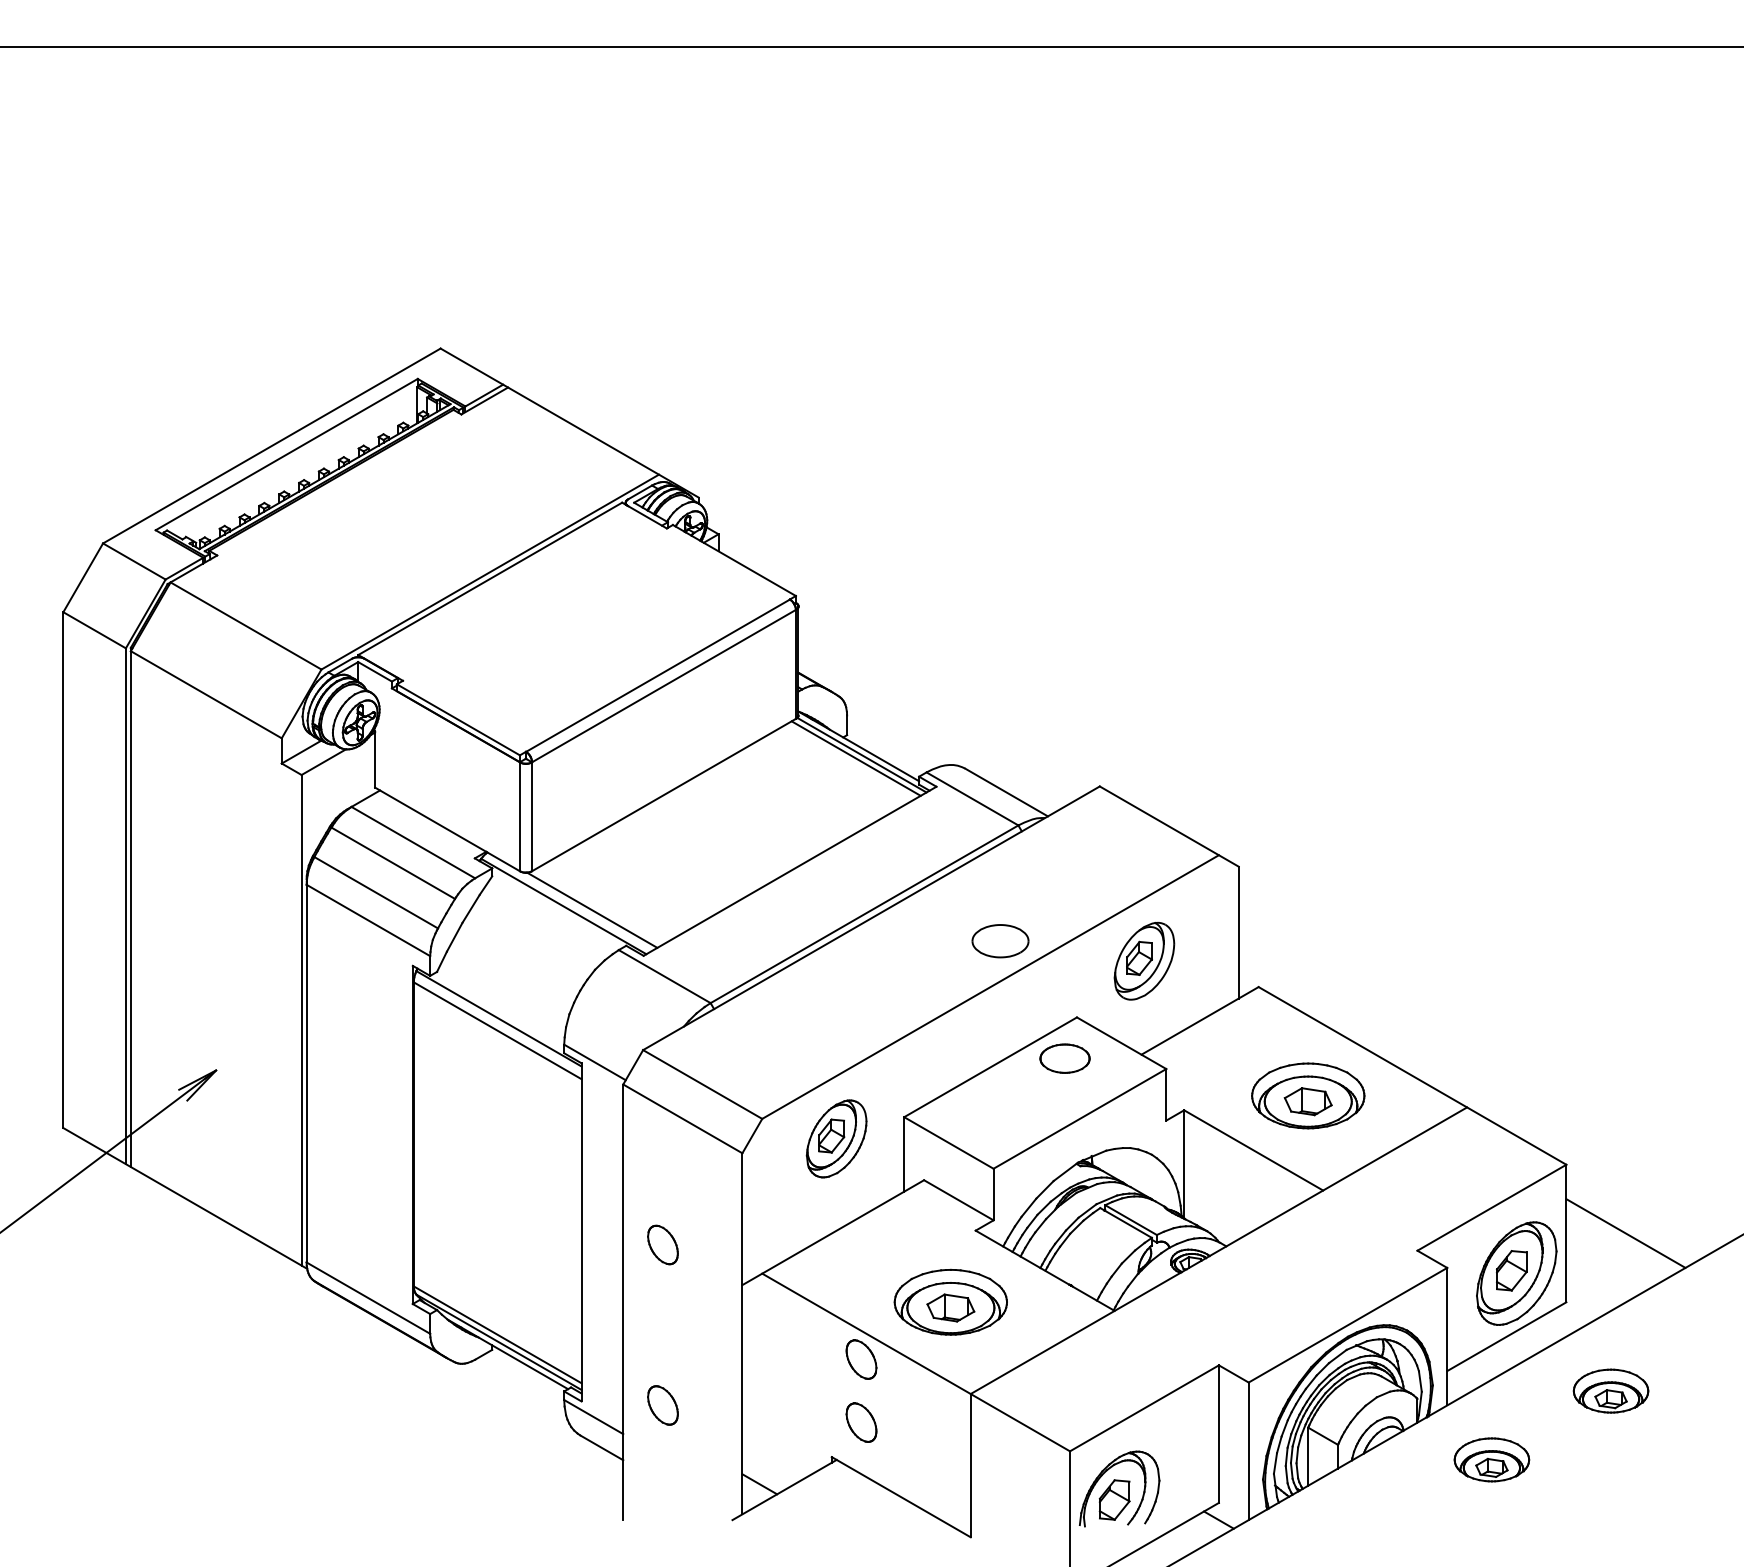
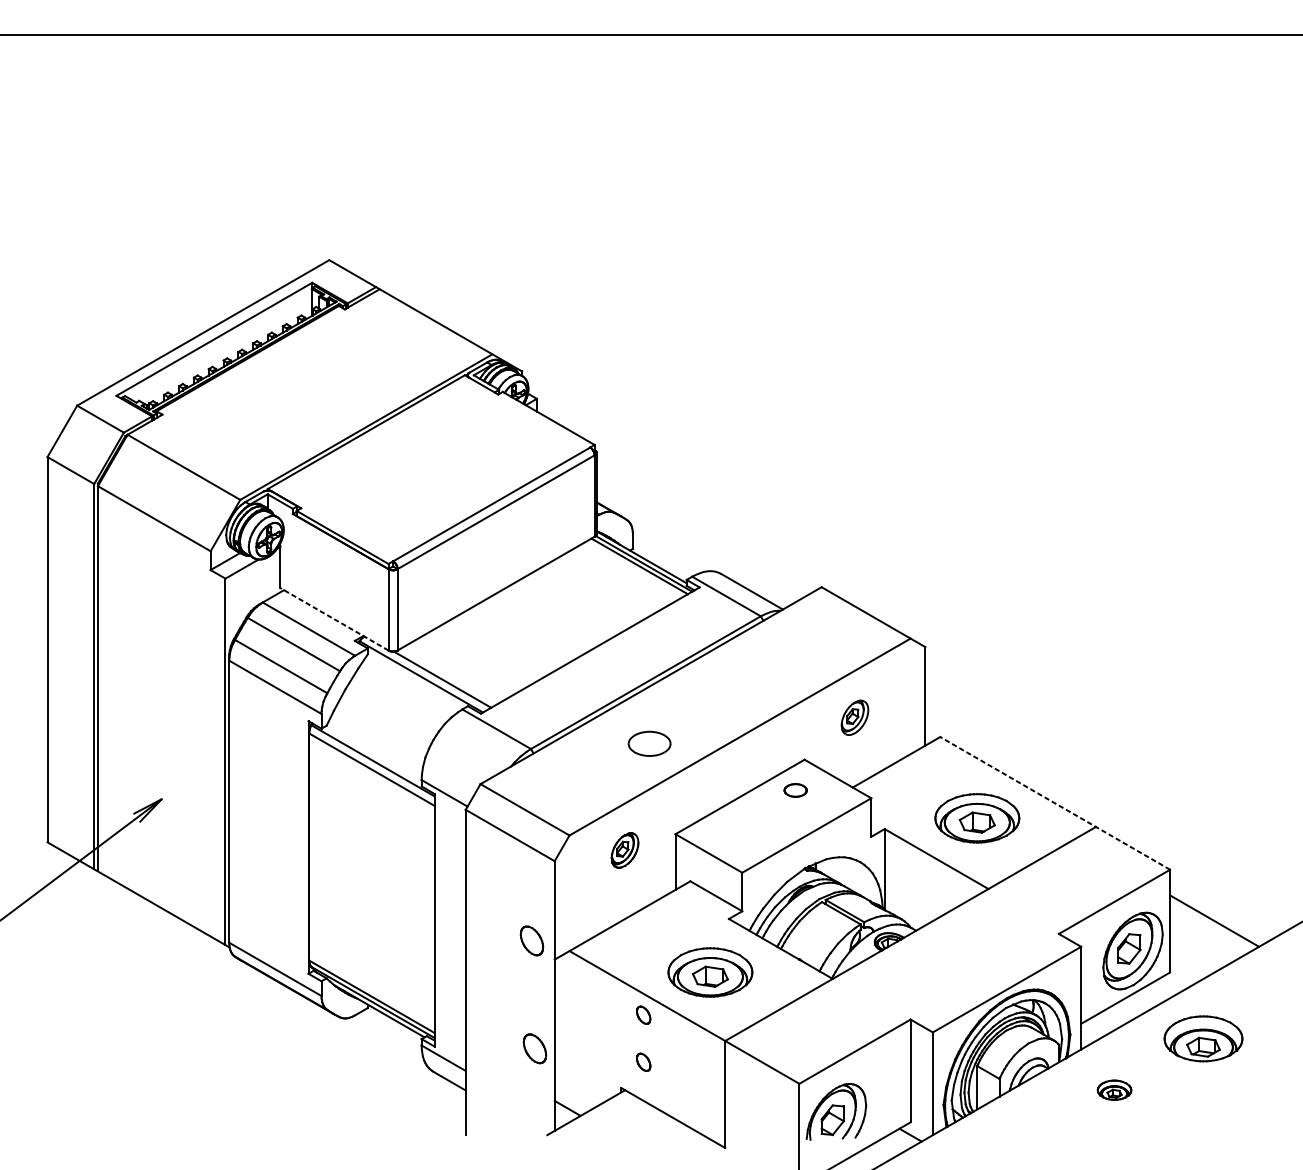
line: (447, 829) -> (334, 619), solid -> dashed
part: (1000, 941) -> (649, 744), moved
part: (1144, 961) -> (855, 717), size x0.6
part: (1064, 1058) -> (795, 790), size x0.6
line: (1412, 1075) -> (1055, 803), solid -> dashed
part: (836, 1138) -> (624, 850), size x0.6
part: (662, 1244) -> (531, 940), moved
part: (861, 1359) -> (643, 1015), size x0.6
part: (1610, 1390) -> (1203, 1038), size x1.4
part: (662, 1405) -> (534, 1048), moved
part: (861, 1422) -> (643, 1062), size x0.6
part: (1491, 1459) -> (1114, 1089), size x0.6

